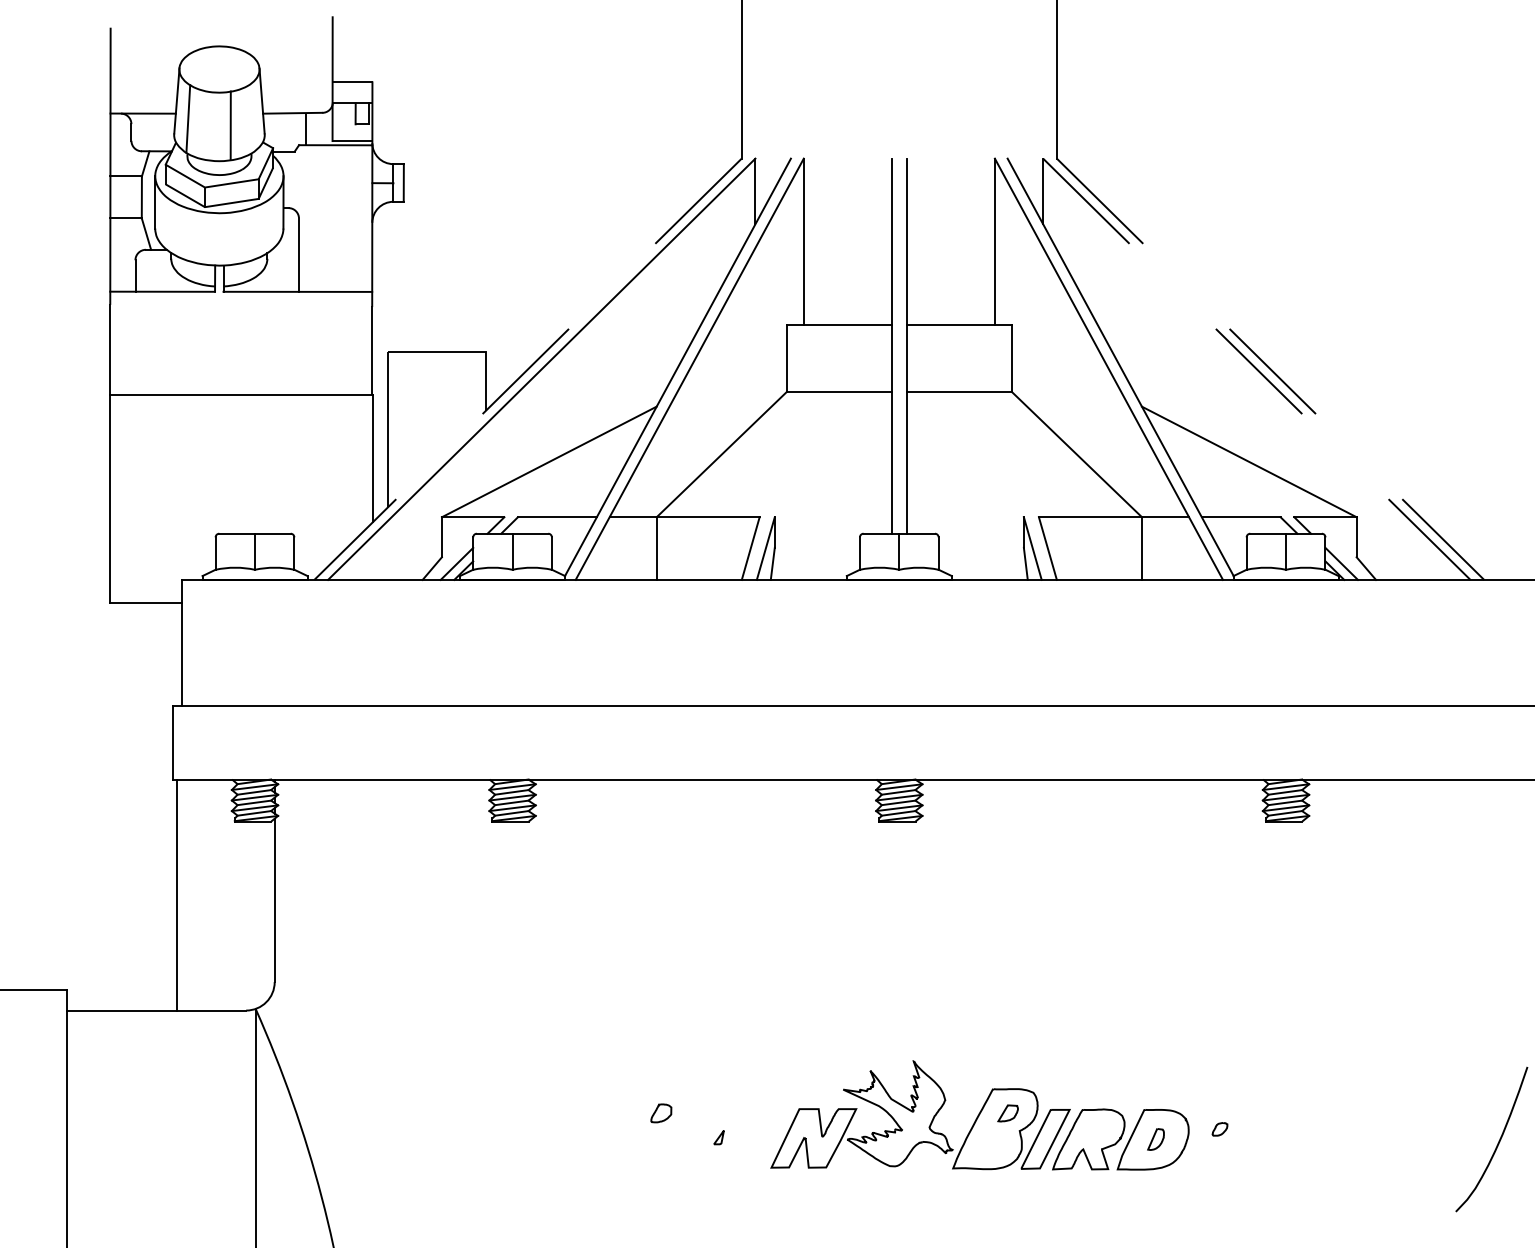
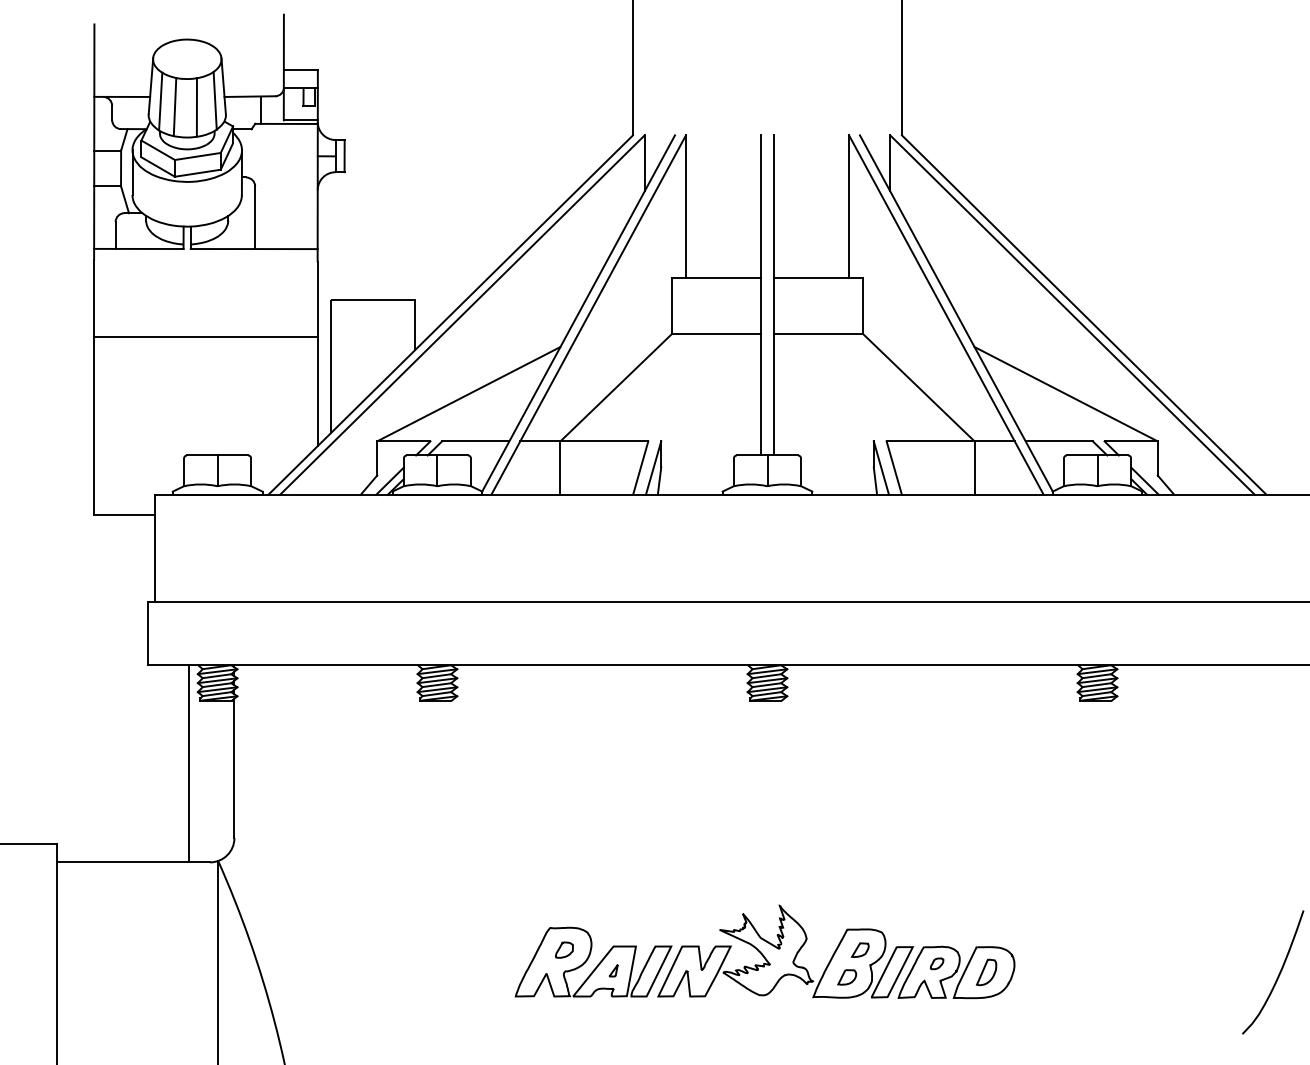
line: (251, 117) -> (214, 100), added
line: (204, 125) -> (174, 107), added
line: (527, 369) -> (450, 315), dashed -> solid
line: (1257, 369) -> (1073, 315), dashed -> solid
line: (1270, 369) -> (1084, 315), dashed -> solid
line: (176, 894) -> (188, 763), moved
part: (695, 1127) -> (593, 962), added
part: (1219, 1129) -> (936, 963), moved
part: (1155, 1139) -> (986, 972), size x1.43
part: (992, 1144) -> (847, 976), added

